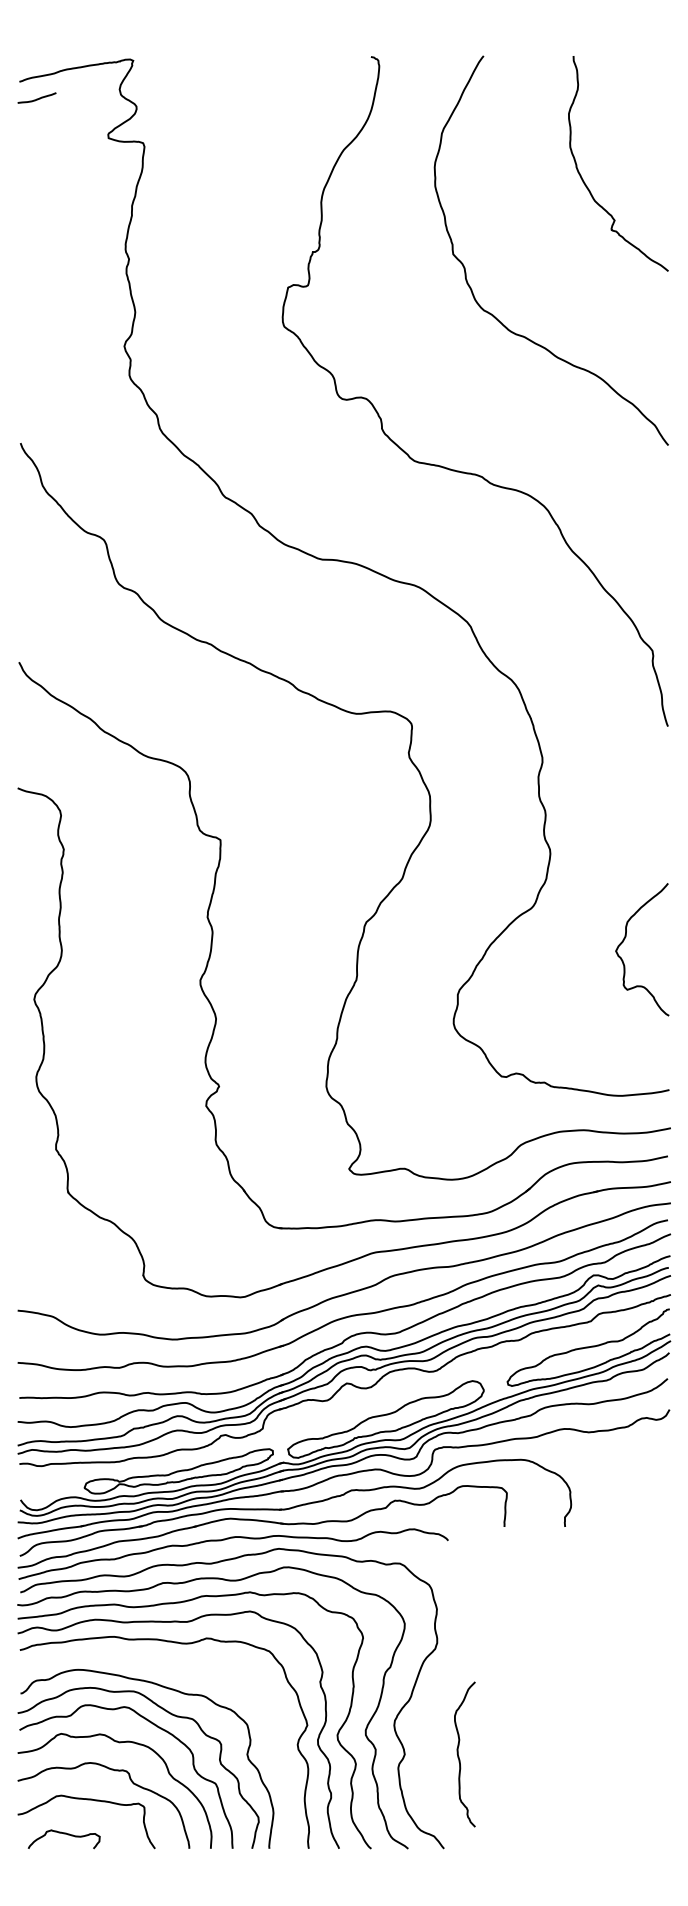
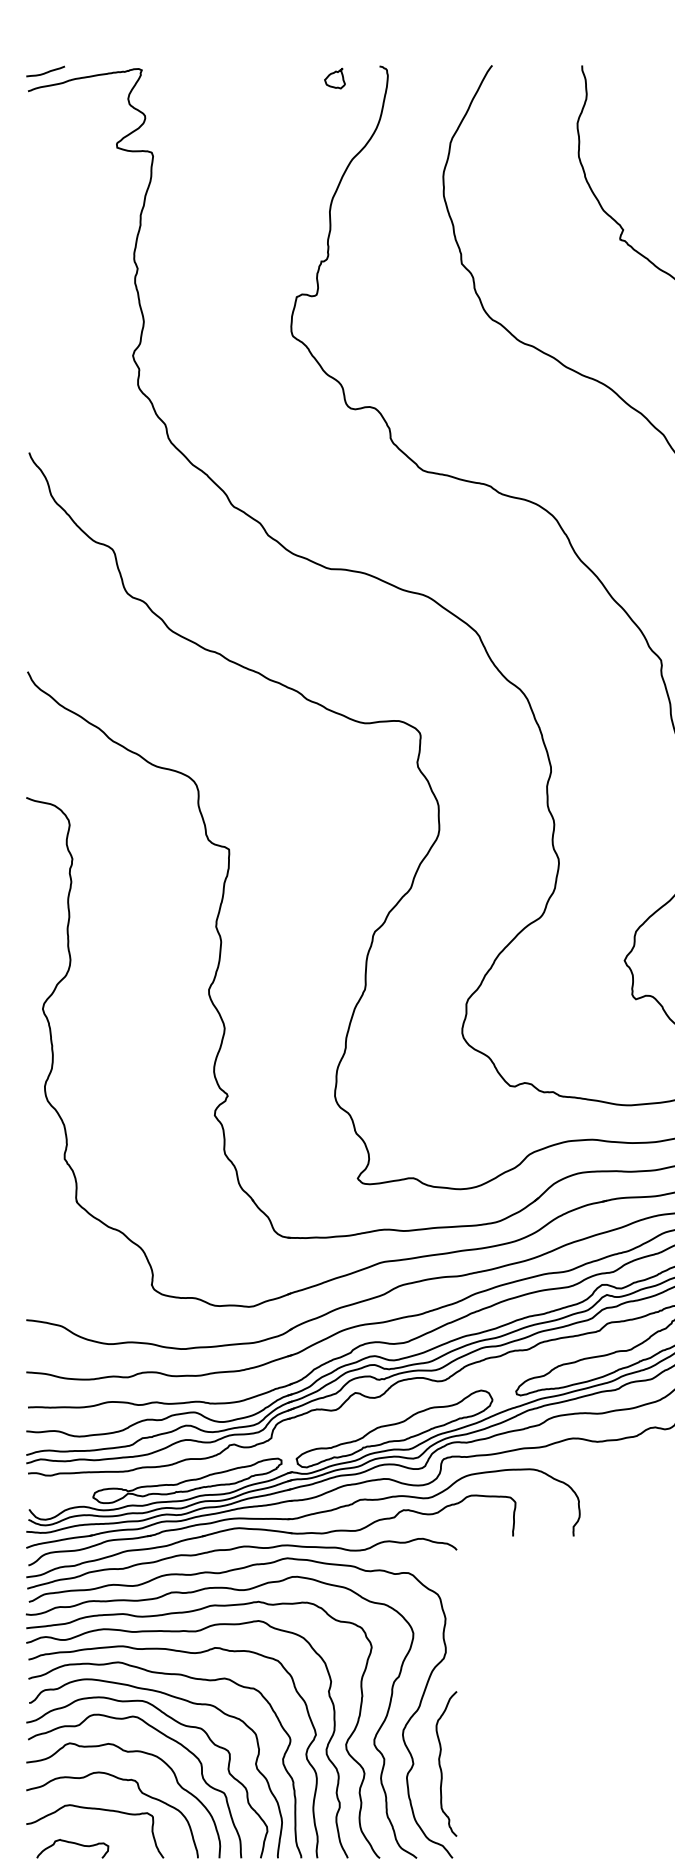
part: (326, 68) -> (335, 77), added
curve: (36, 98) -> (45, 71), moved
curve: (156, 1665) -> (165, 1674), added
curve: (459, 1756) -> (441, 1765), moved

